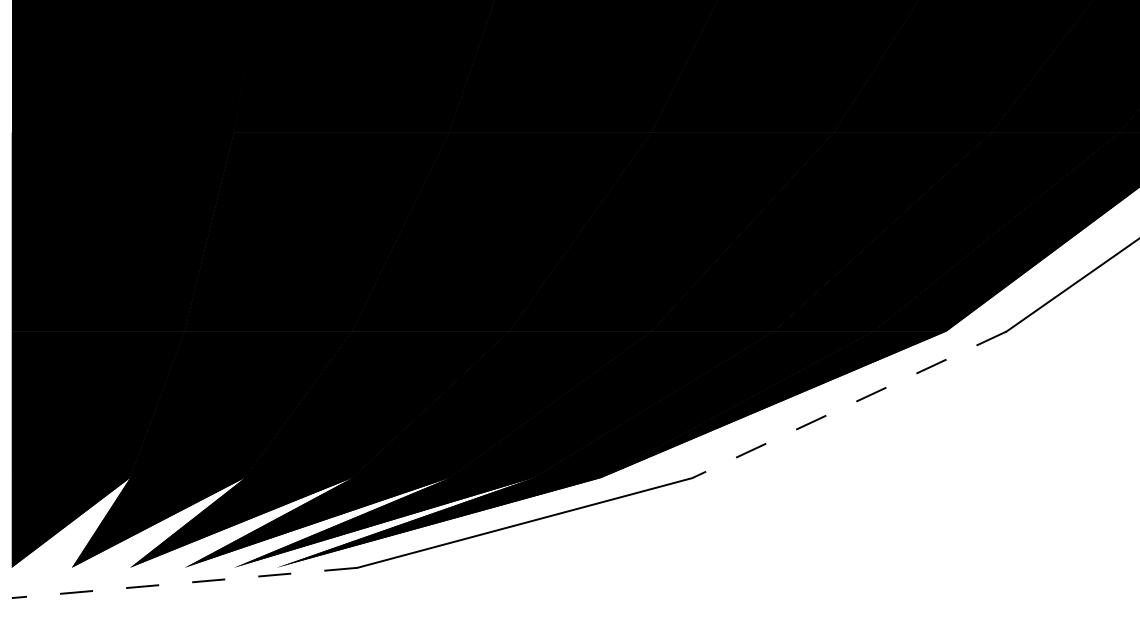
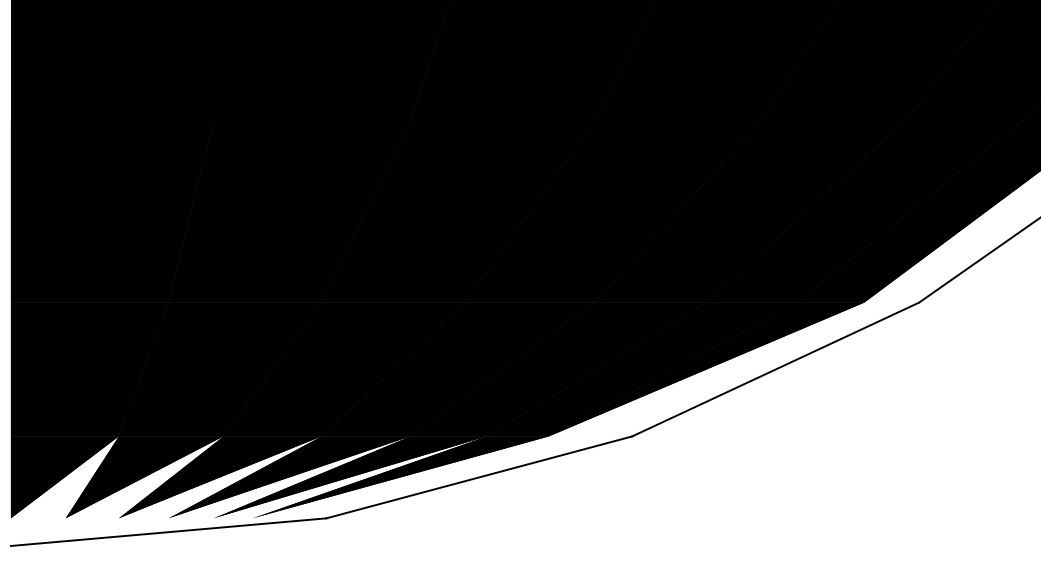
line: (849, 404) -> (775, 369), dashed -> solid
line: (184, 583) -> (168, 532), dashed -> solid

